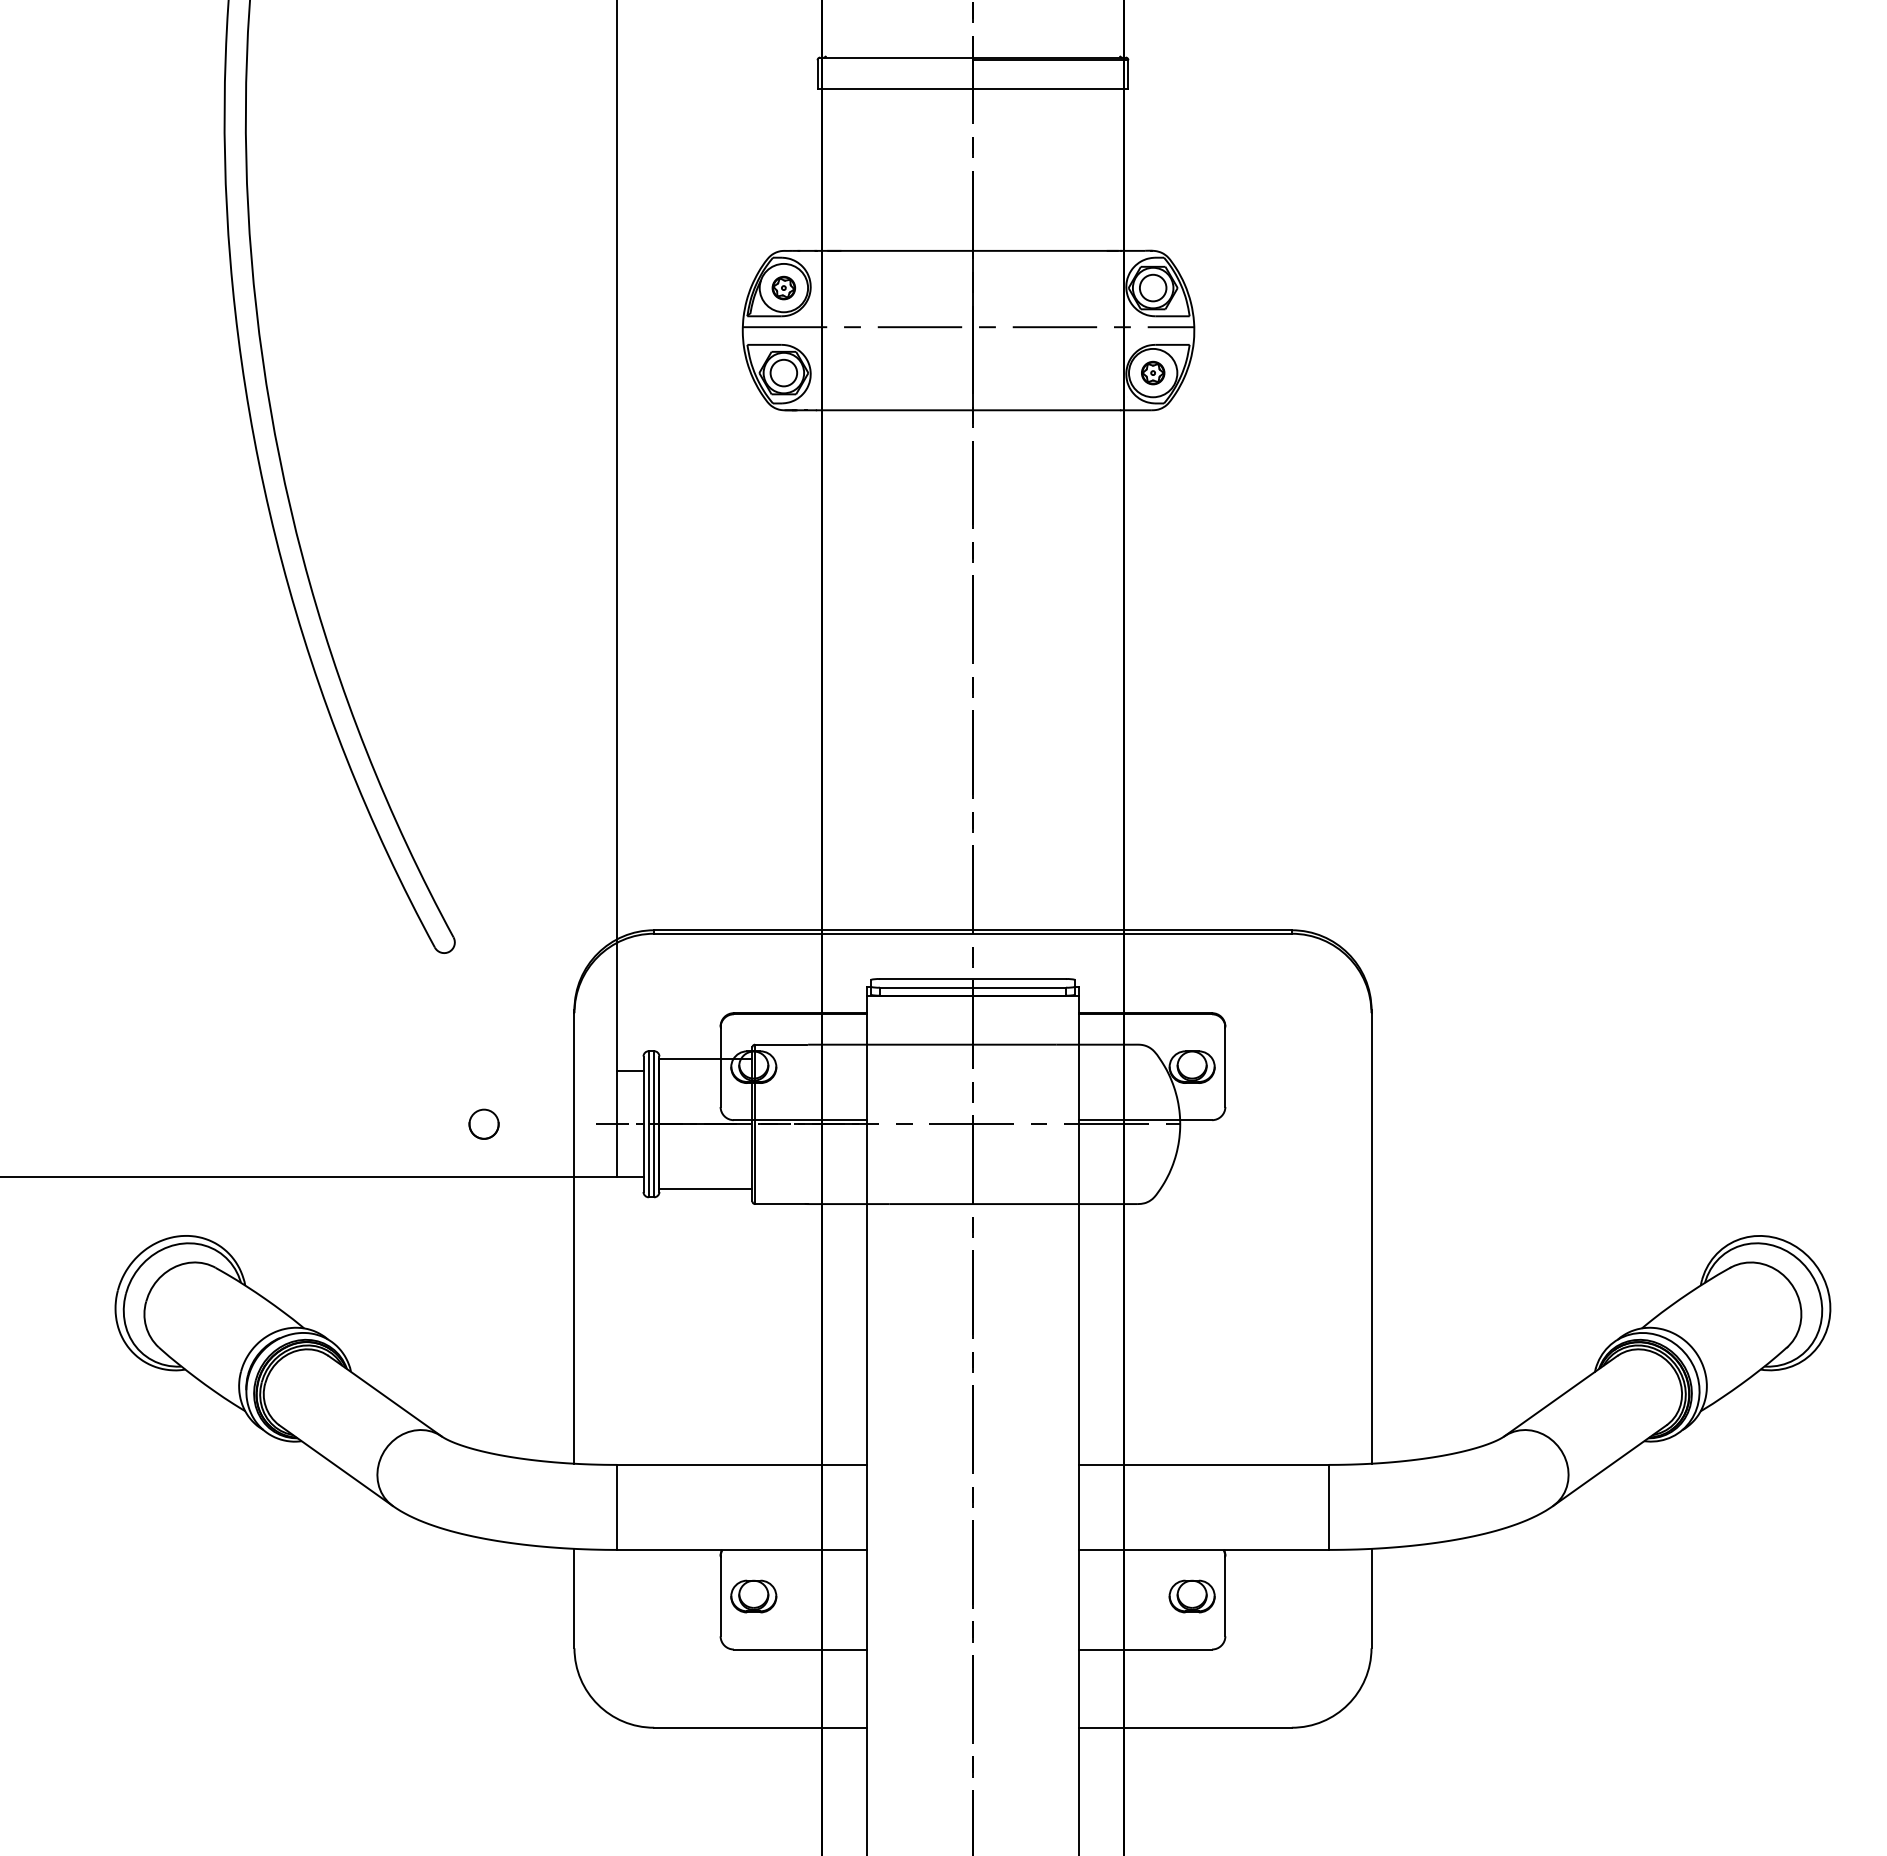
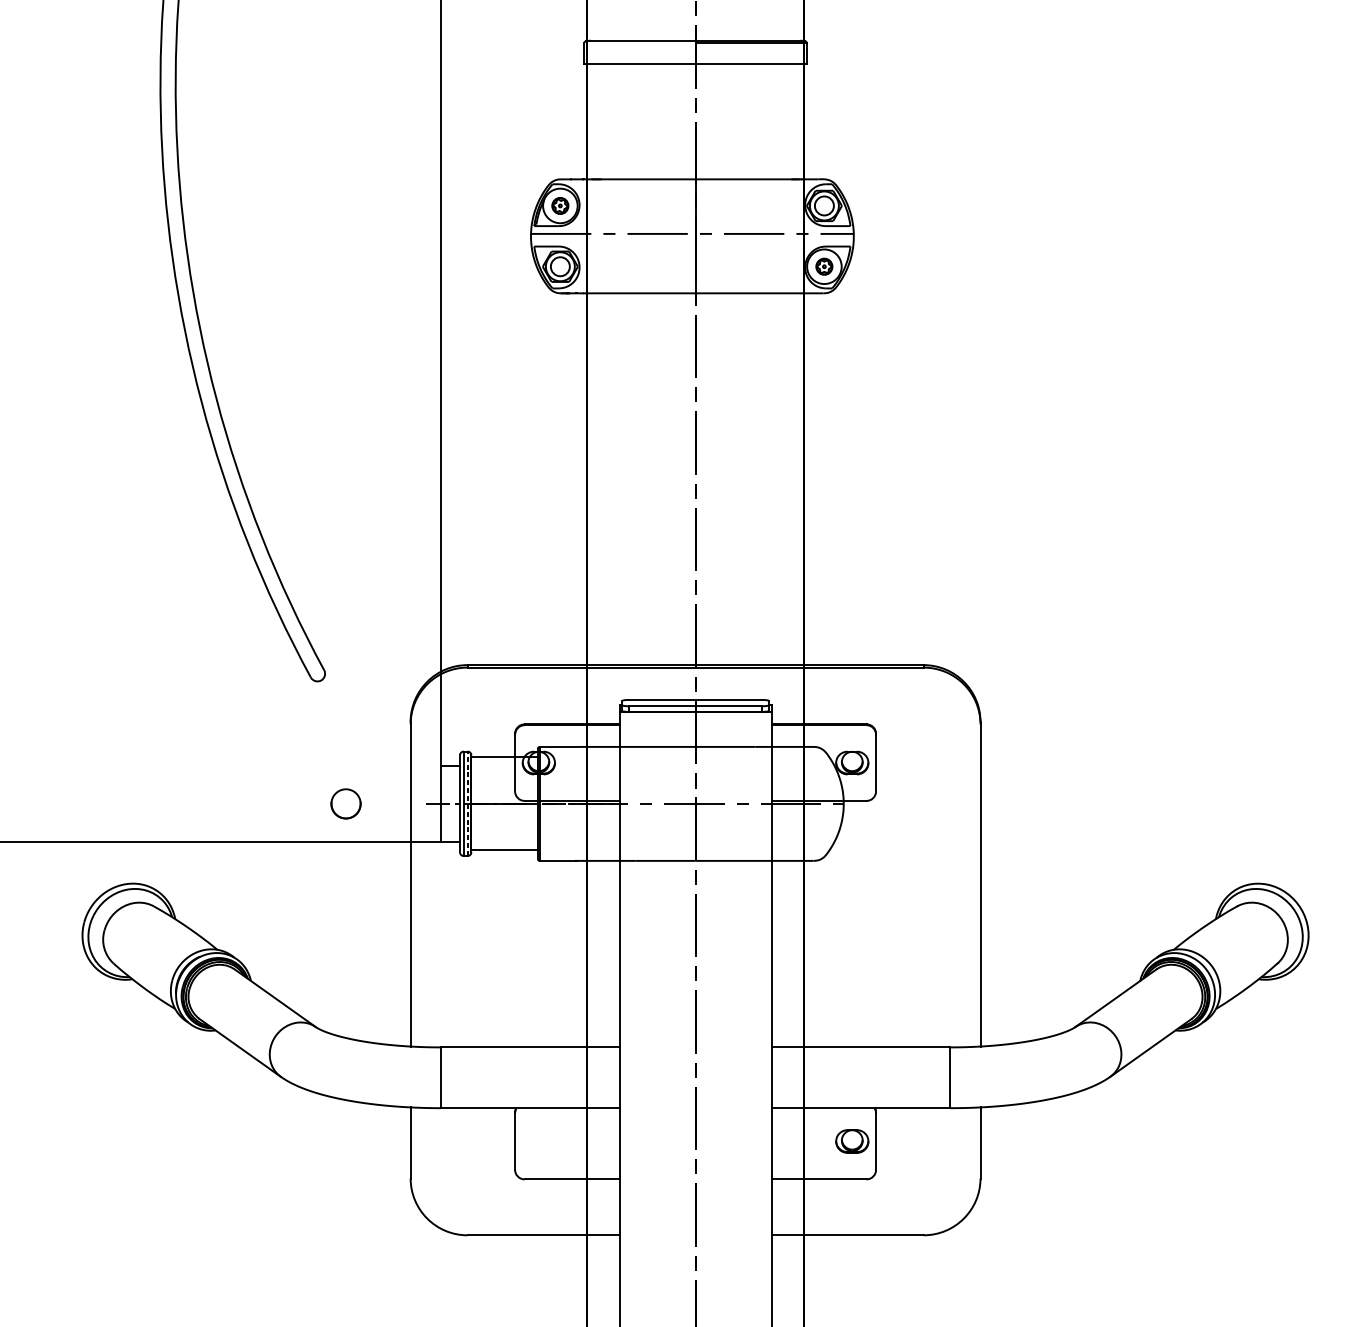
circle: (483, 1123) -> (345, 803), size x1.4
line: (654, 1123) -> (467, 803), solid -> dashed
part: (753, 1596) -> (538, 1141), removed

